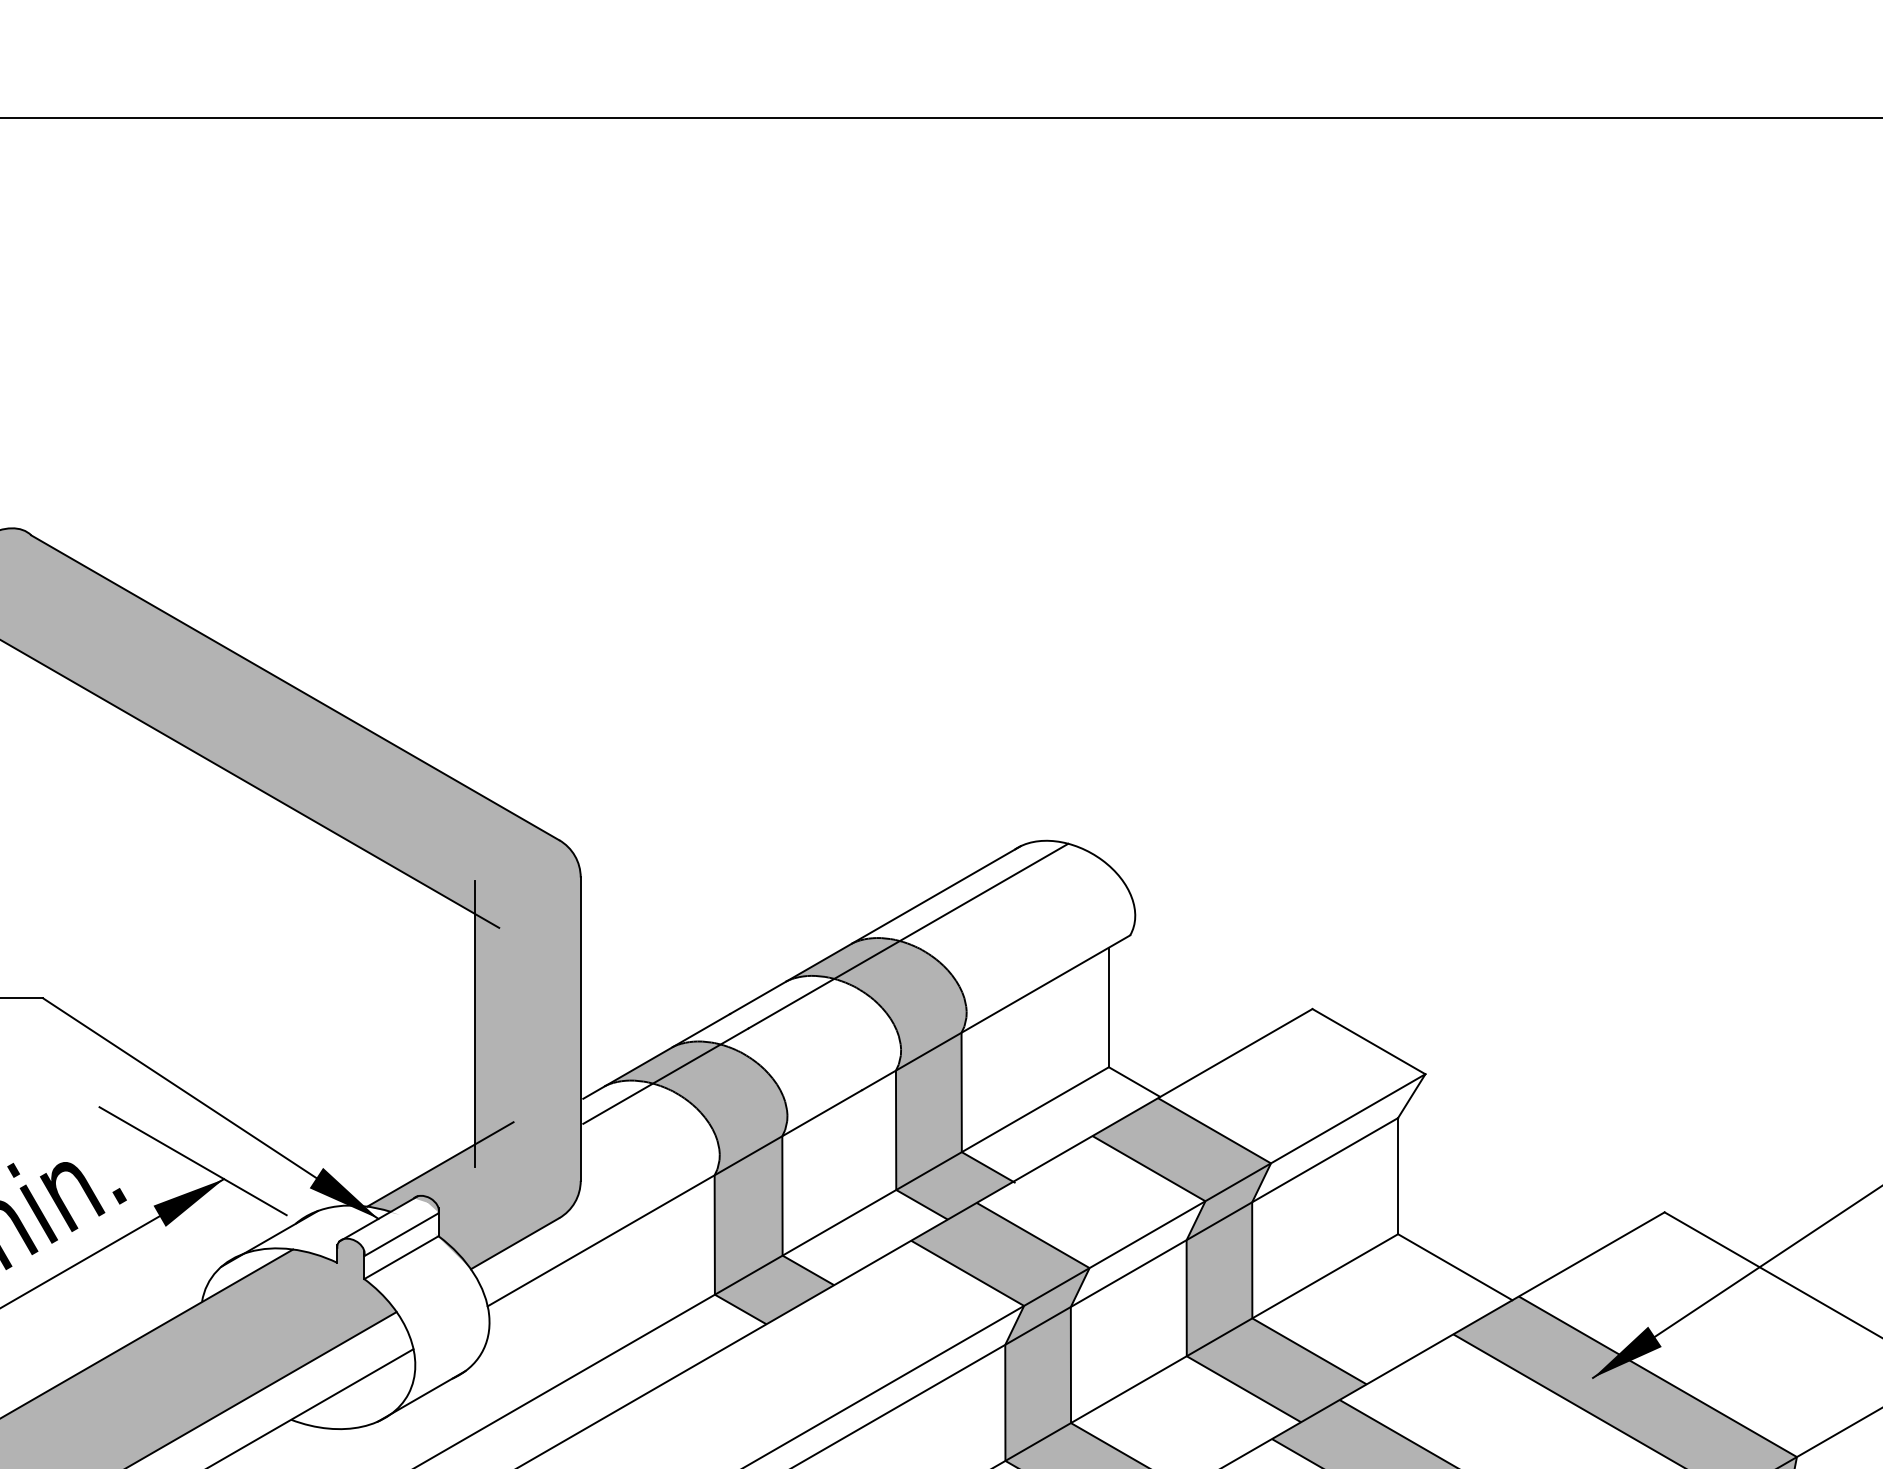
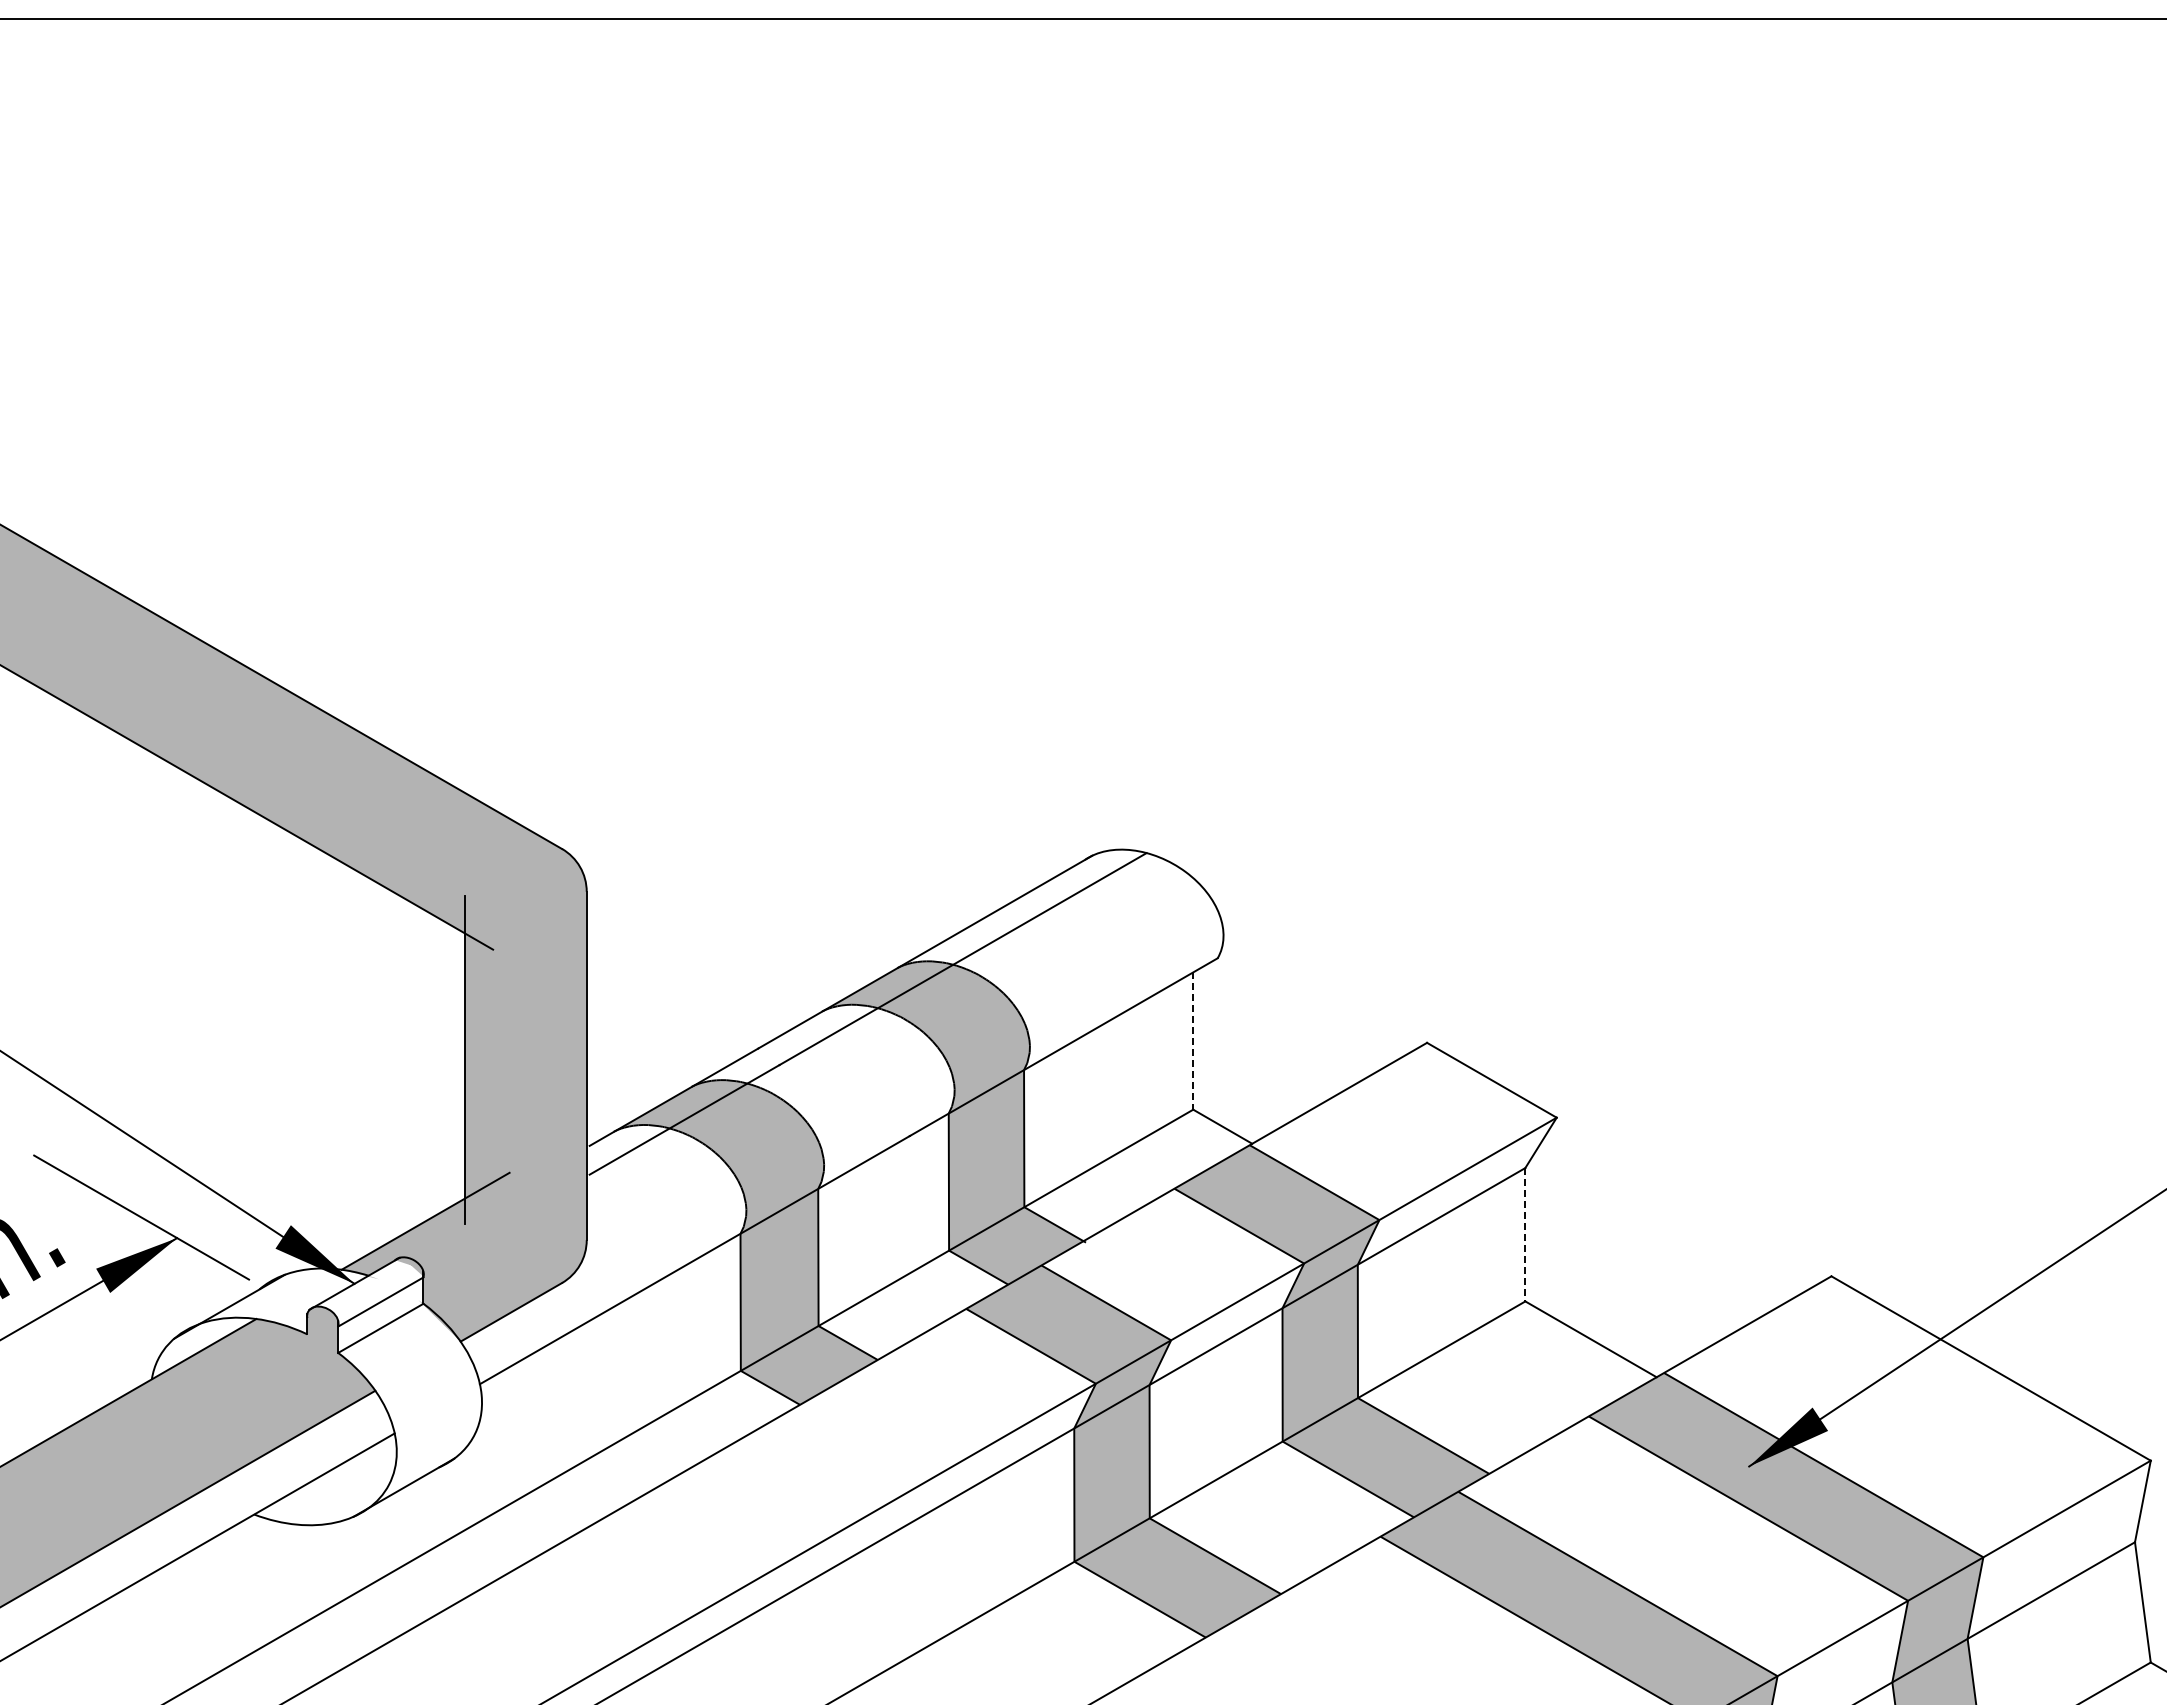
line: (1109, 1007) -> (1193, 1041), solid -> dashed
line: (1398, 1175) -> (1525, 1234), solid -> dashed

